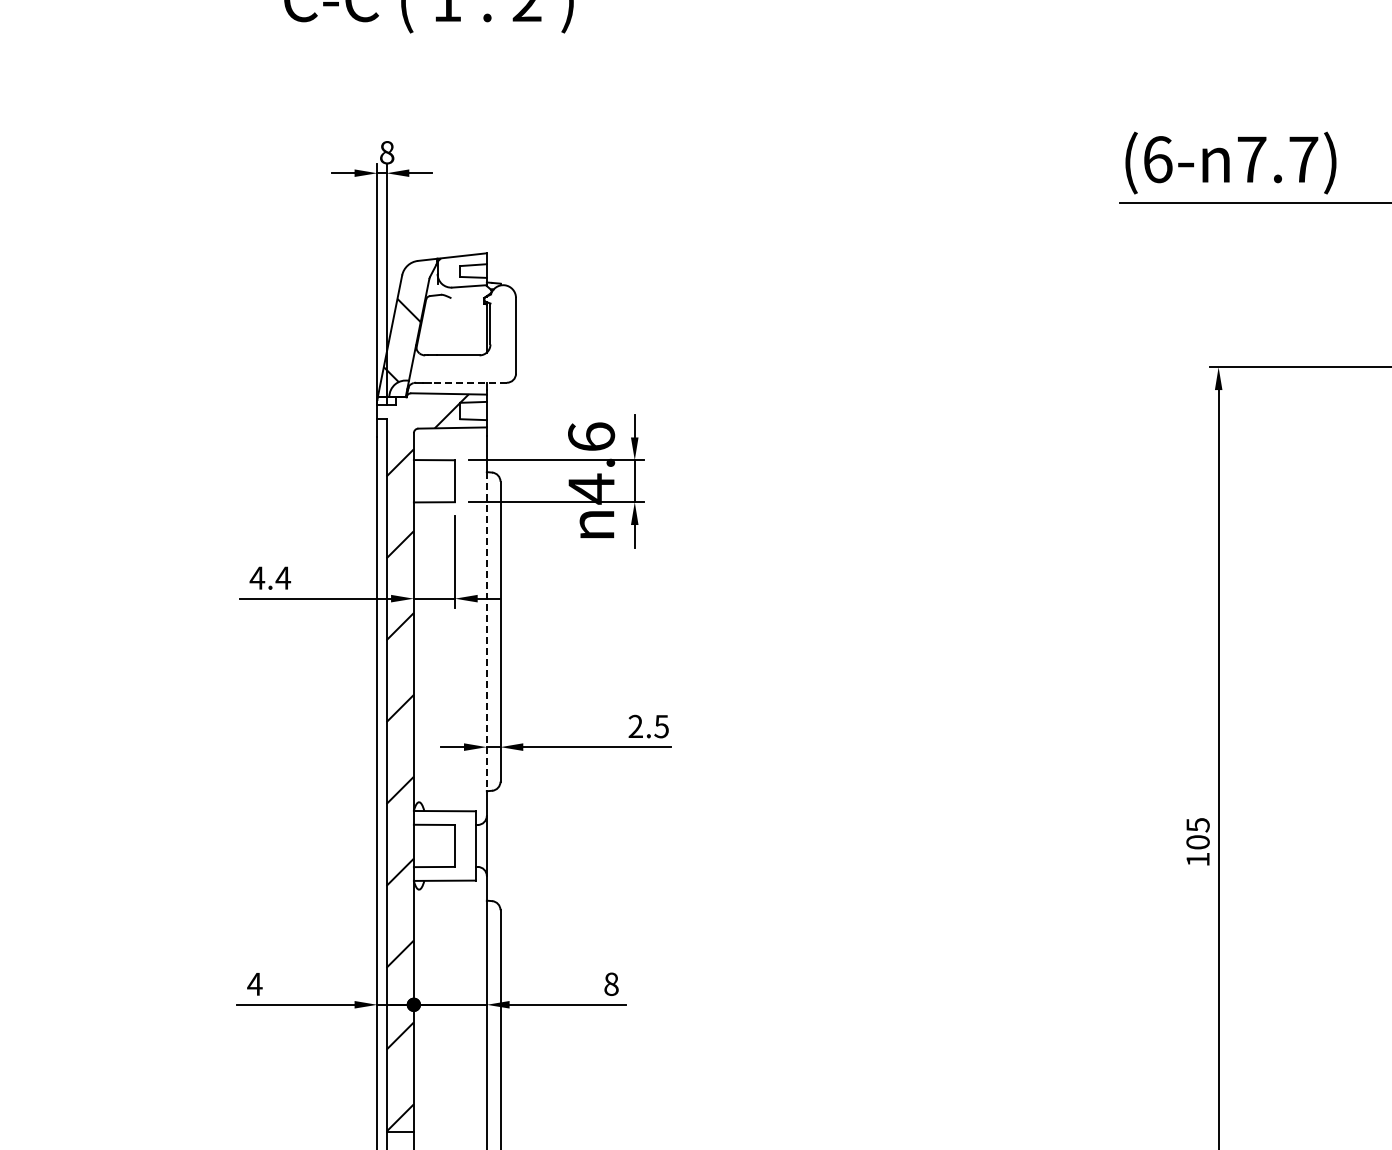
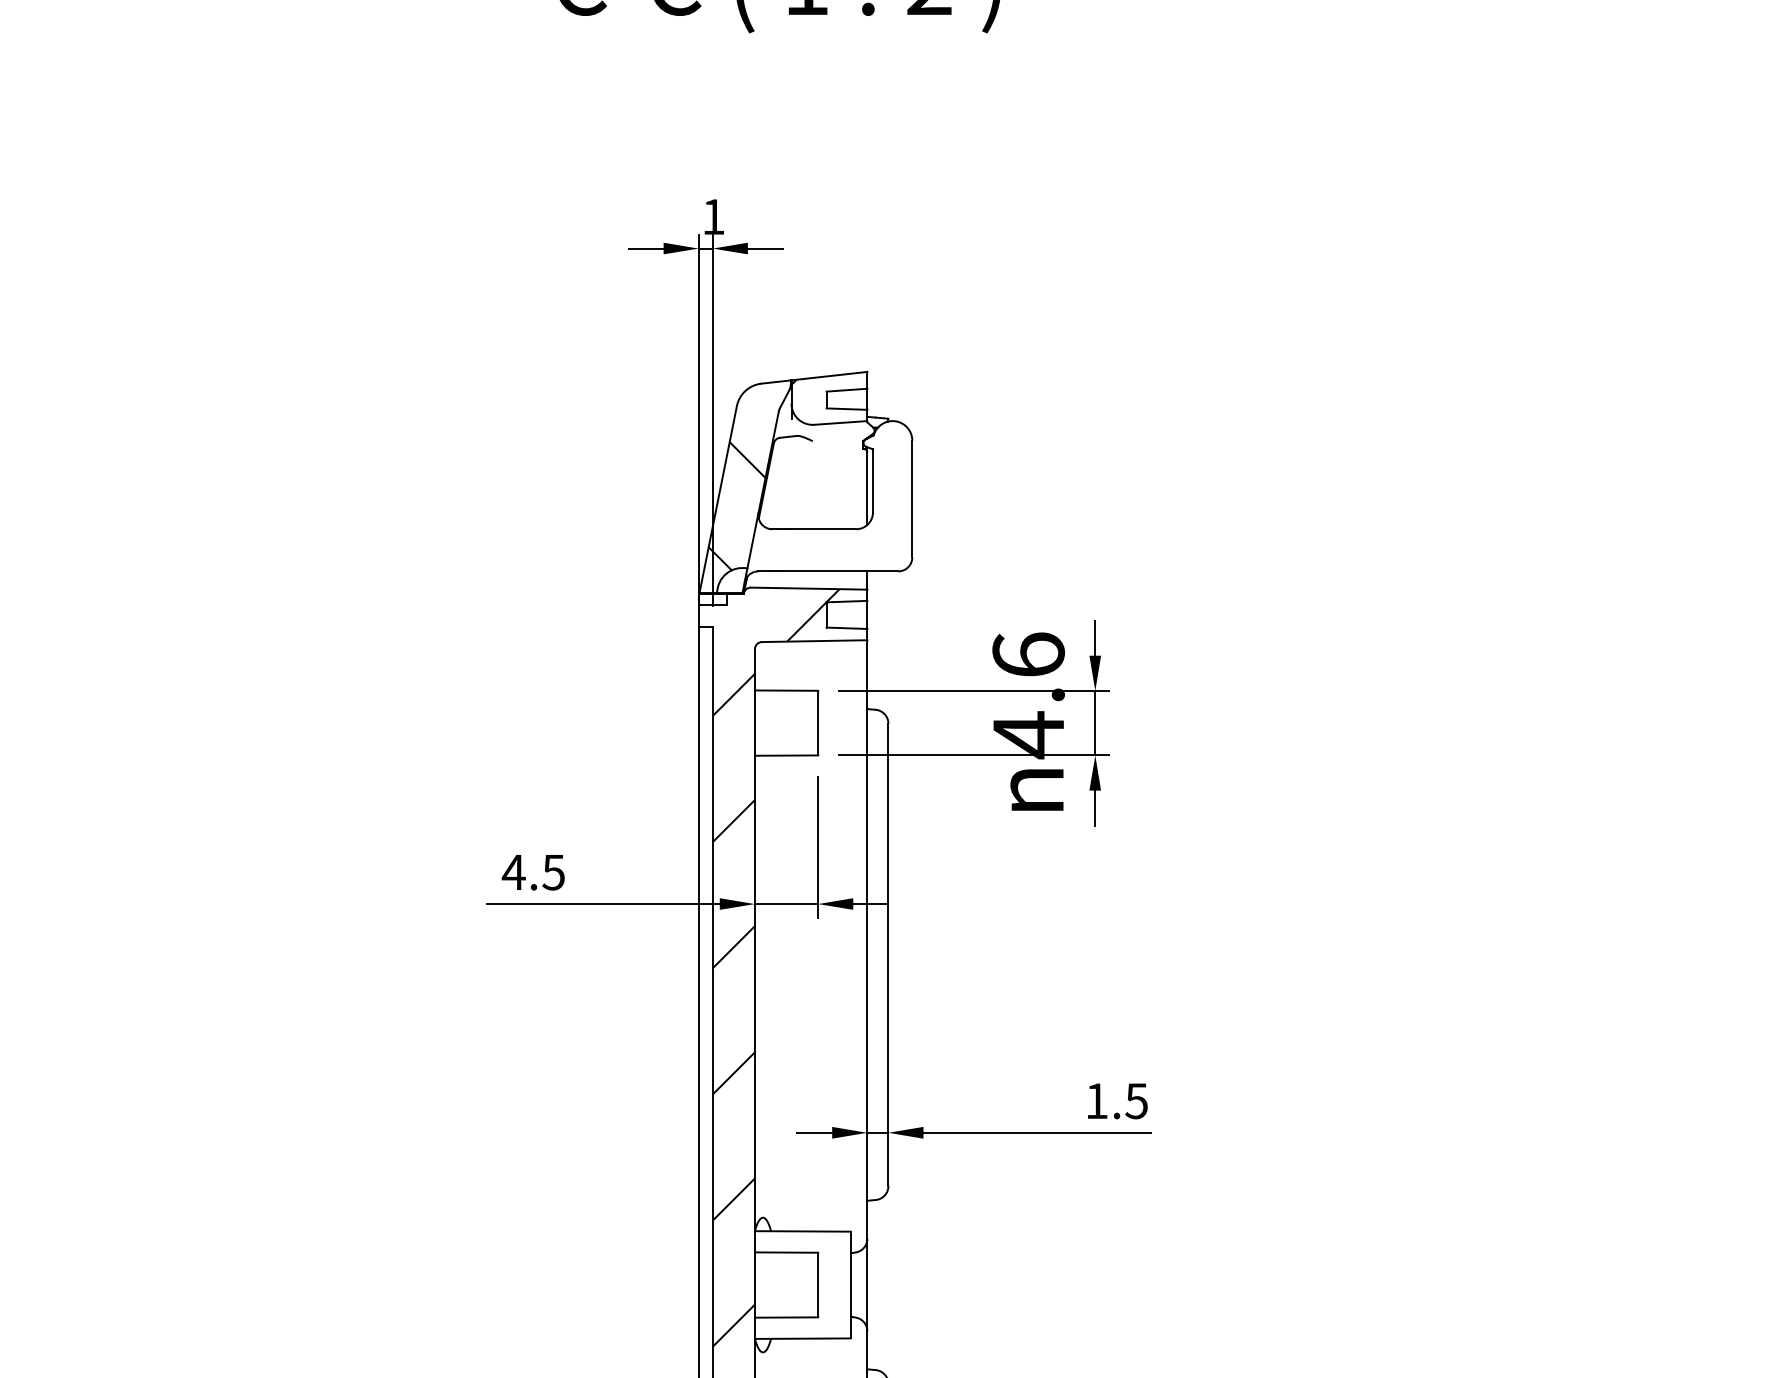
text: (387, 152) -> (714, 216), 8 -> 1
line: (469, 382) -> (840, 570), dashed -> solid
text: (283, 577) -> (554, 871), 4.4 -> 4.5
line: (486, 631) -> (866, 954), dashed -> solid
text: (635, 725) -> (1096, 1099), 2.5 -> 1.5

